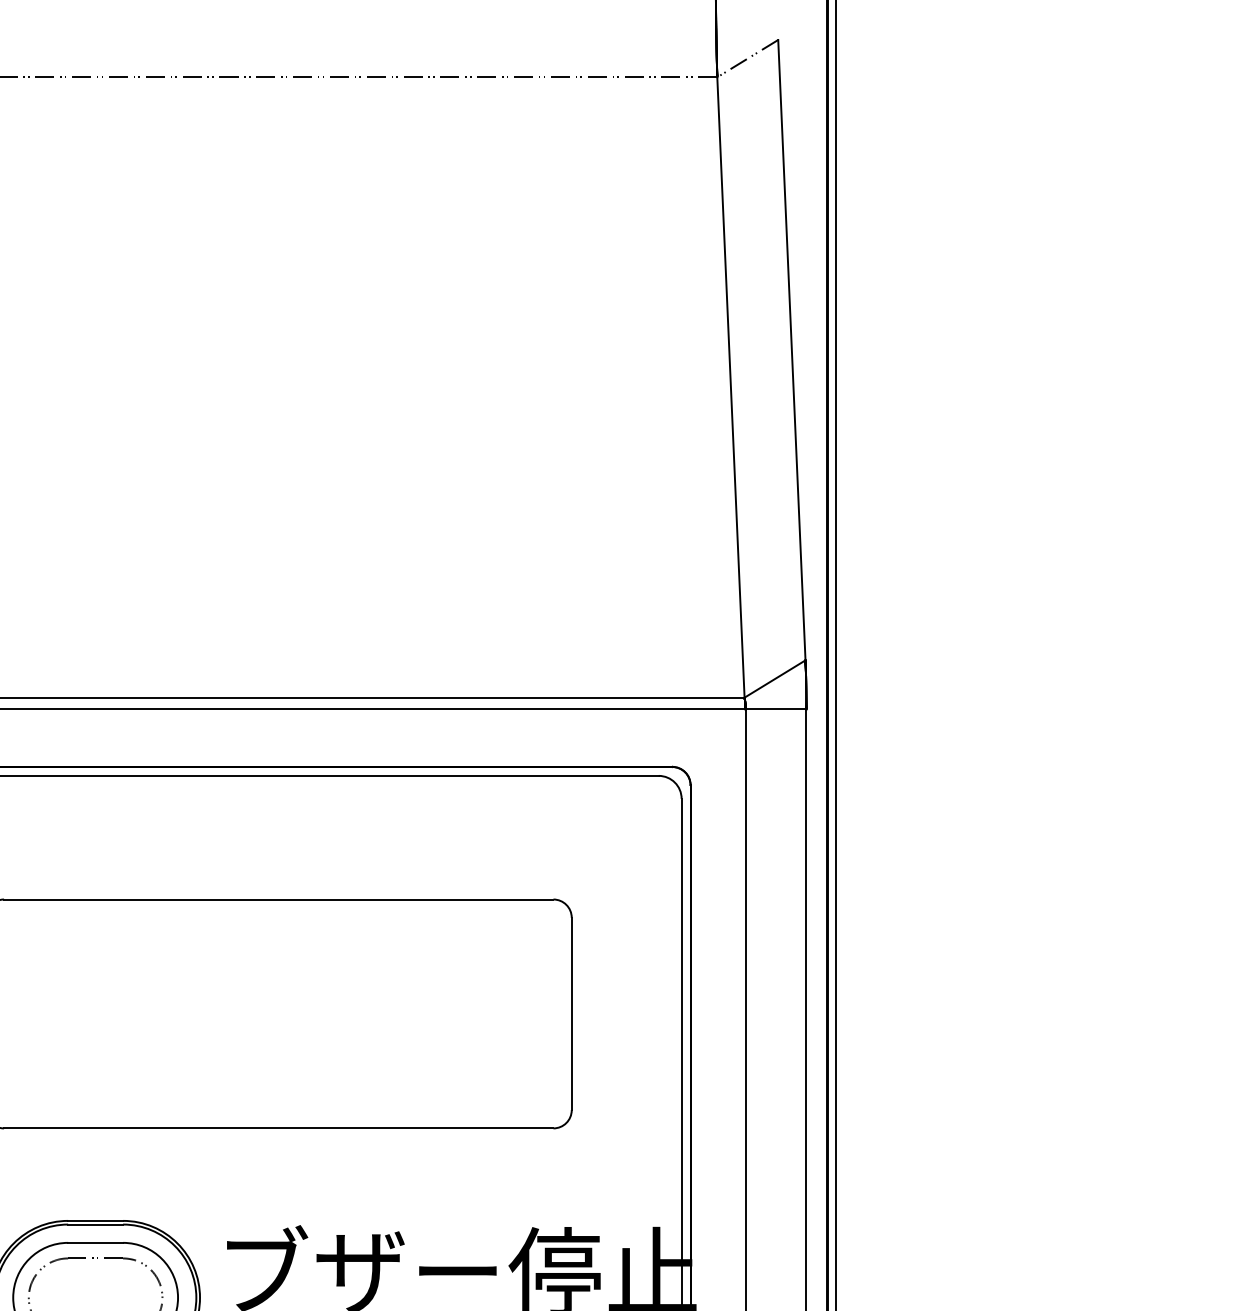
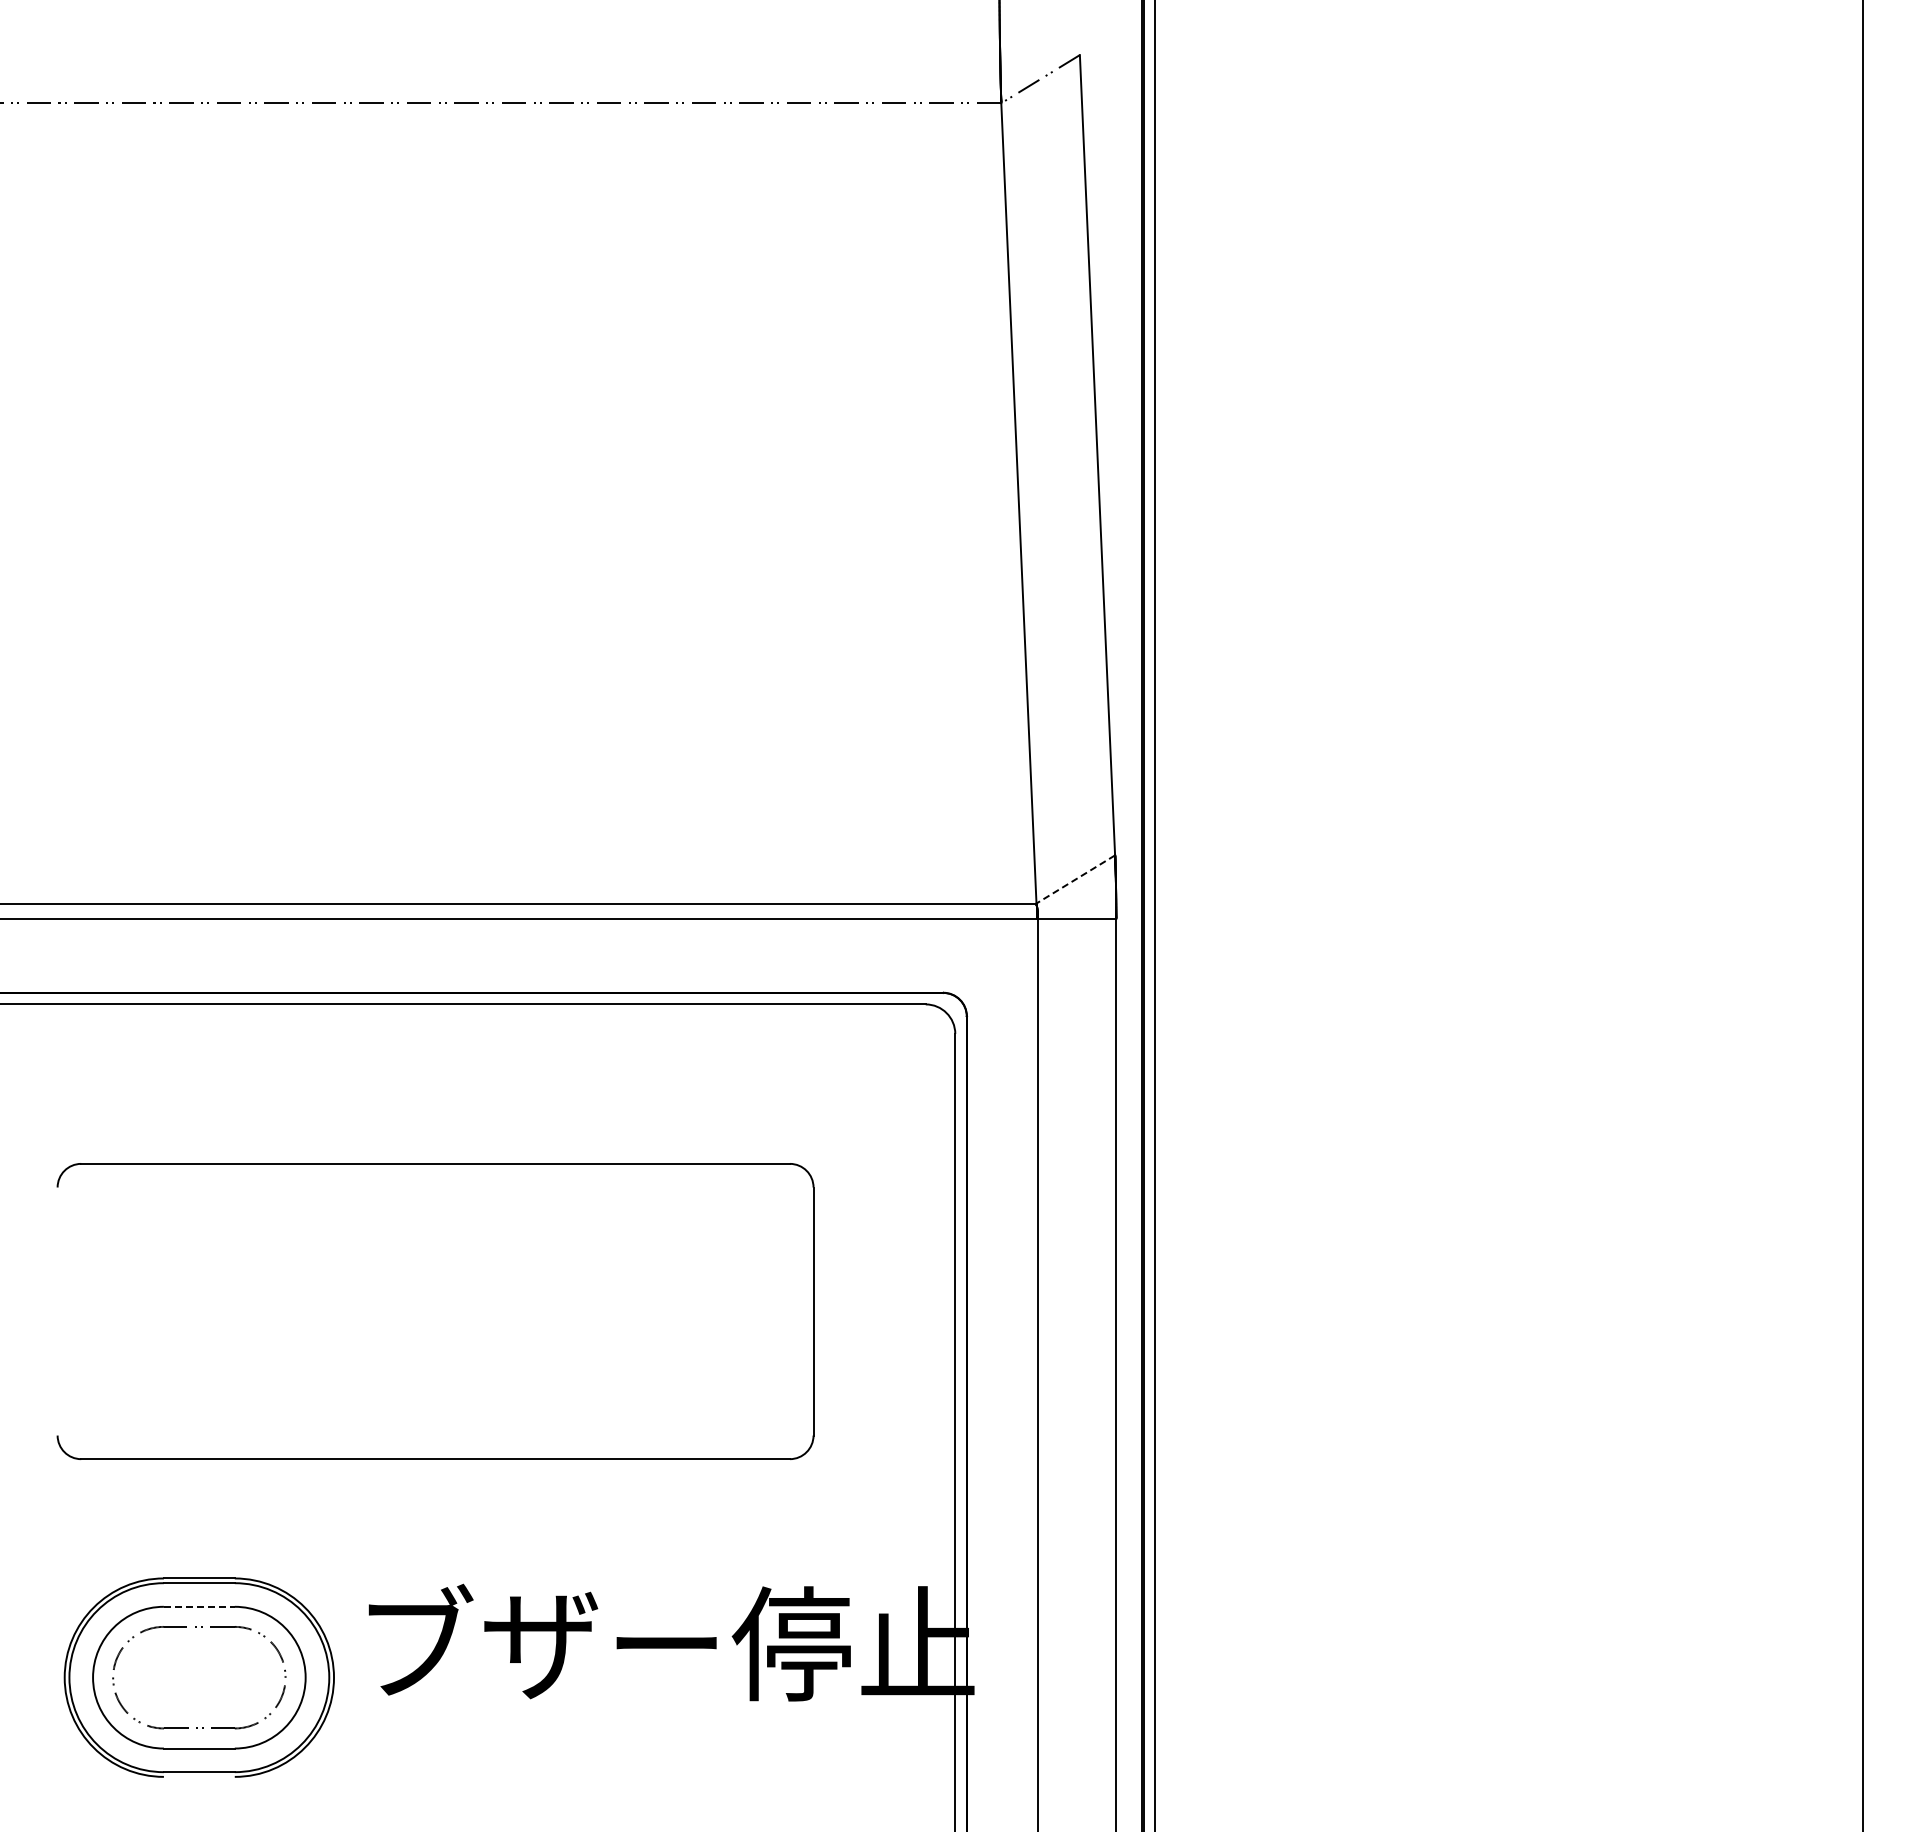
line: (774, 679) -> (1075, 879), solid -> dashed
line: (95, 1242) -> (199, 1606), solid -> dashed

